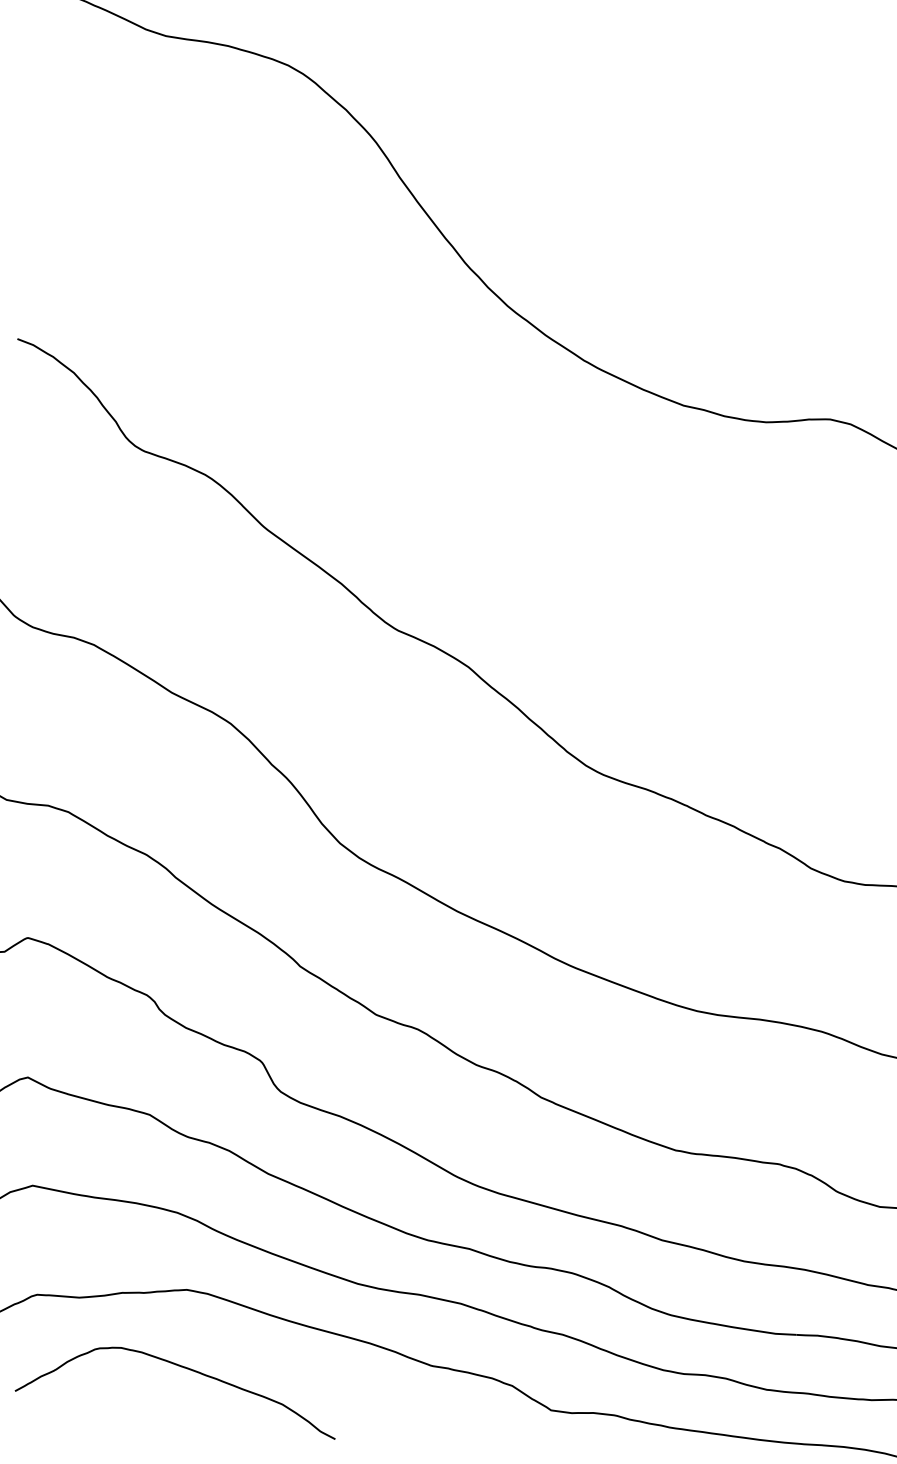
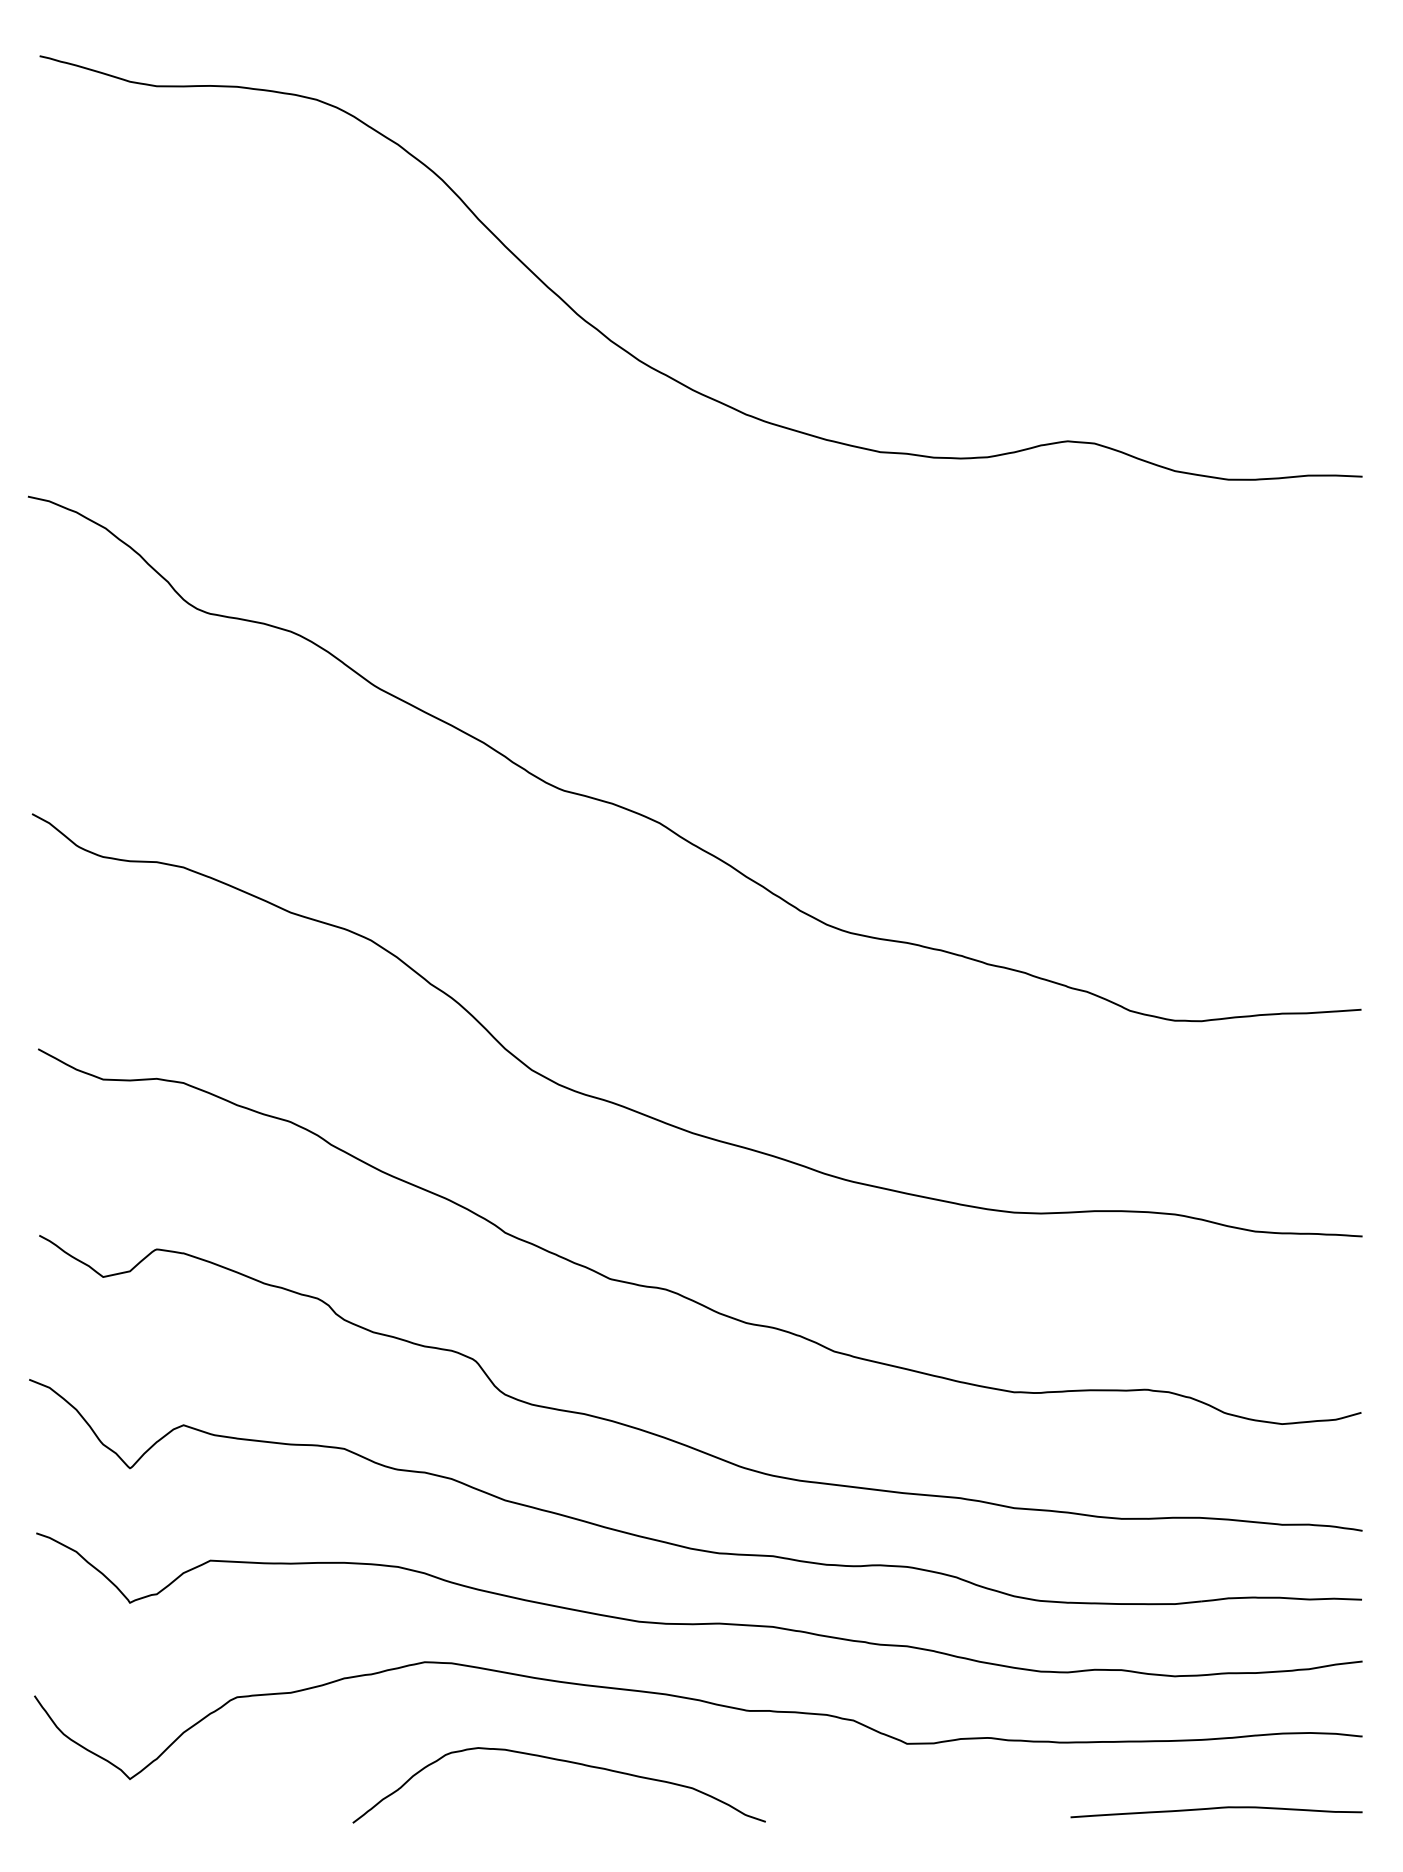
curve: (183, 1368) -> (560, 1761), moved

